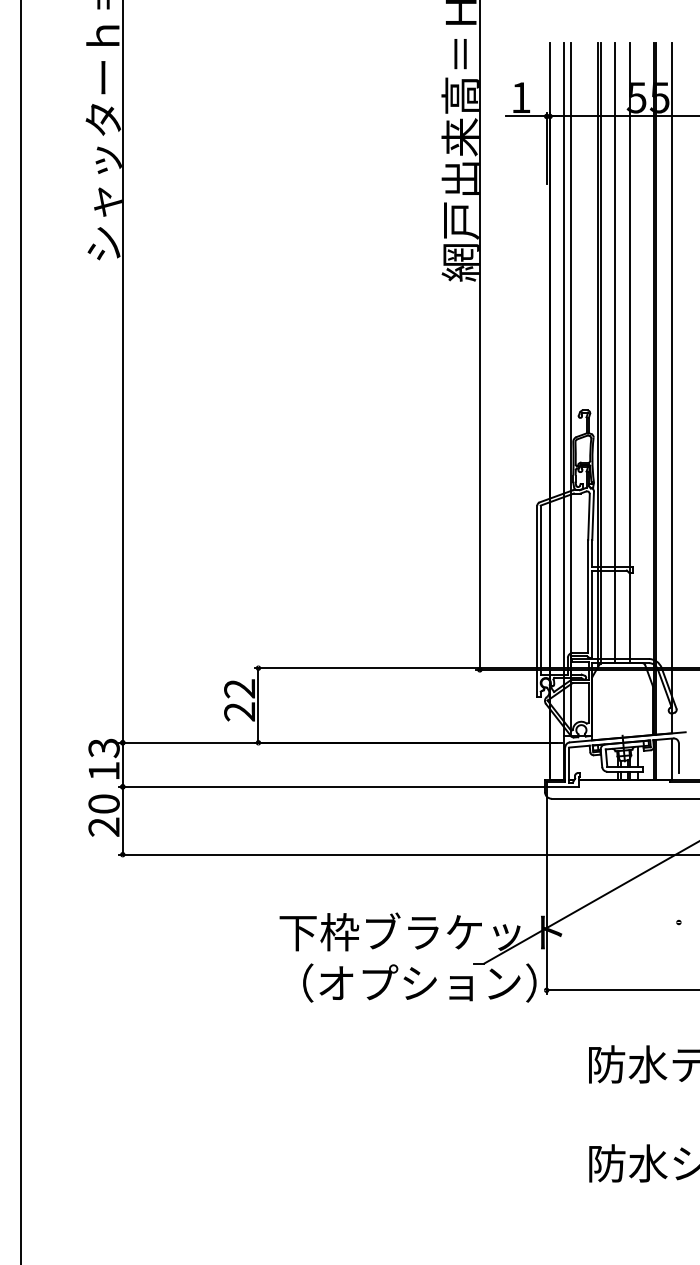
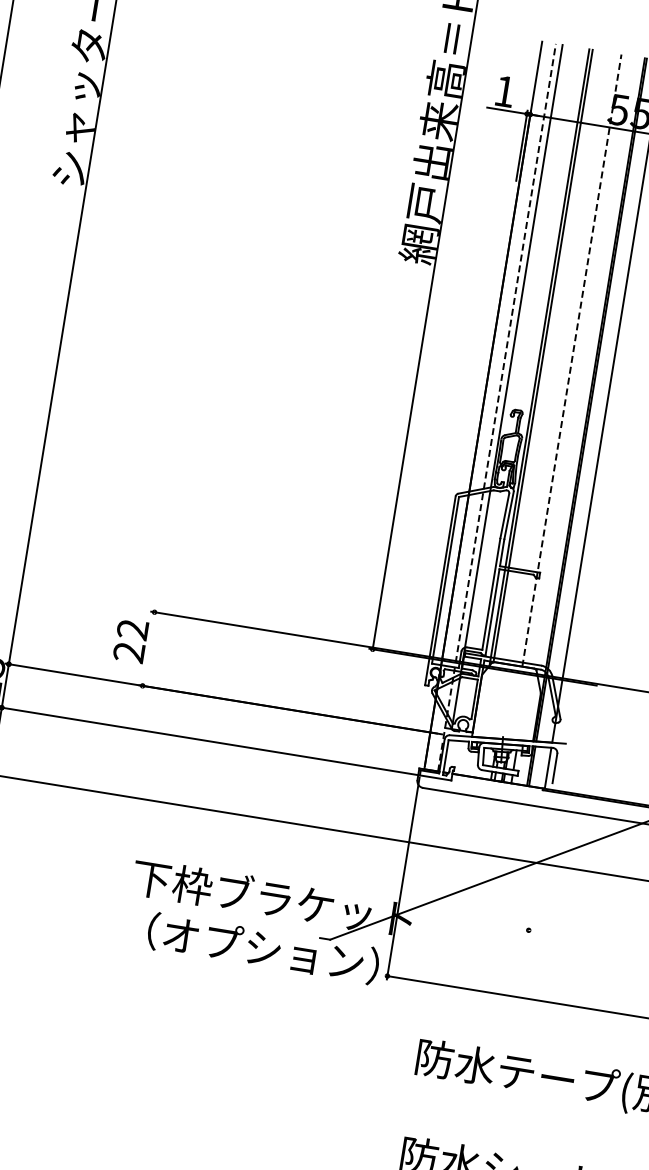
line: (615, 352) -> (557, 357), removed
line: (630, 352) -> (572, 360), solid -> dashed
line: (563, 411) -> (496, 407), solid -> dashed
line: (258, 705) -> (148, 649), removed

